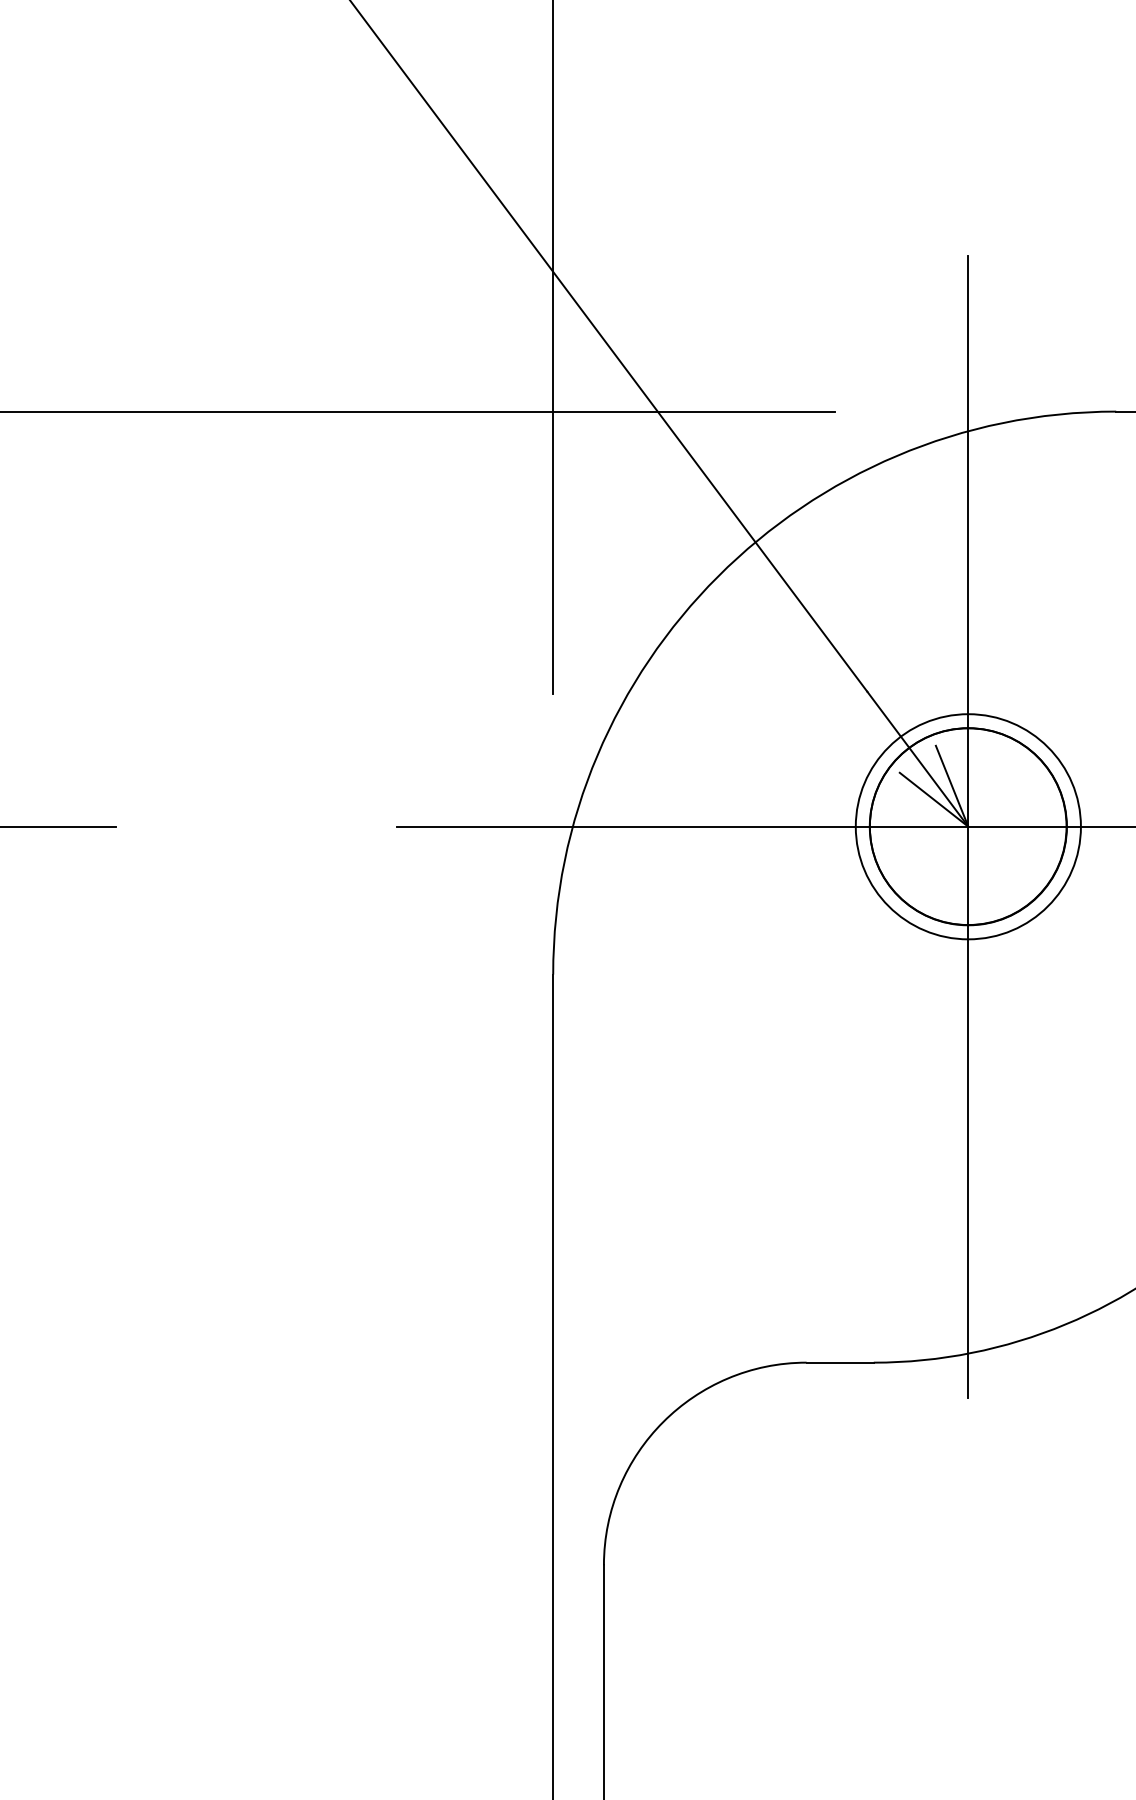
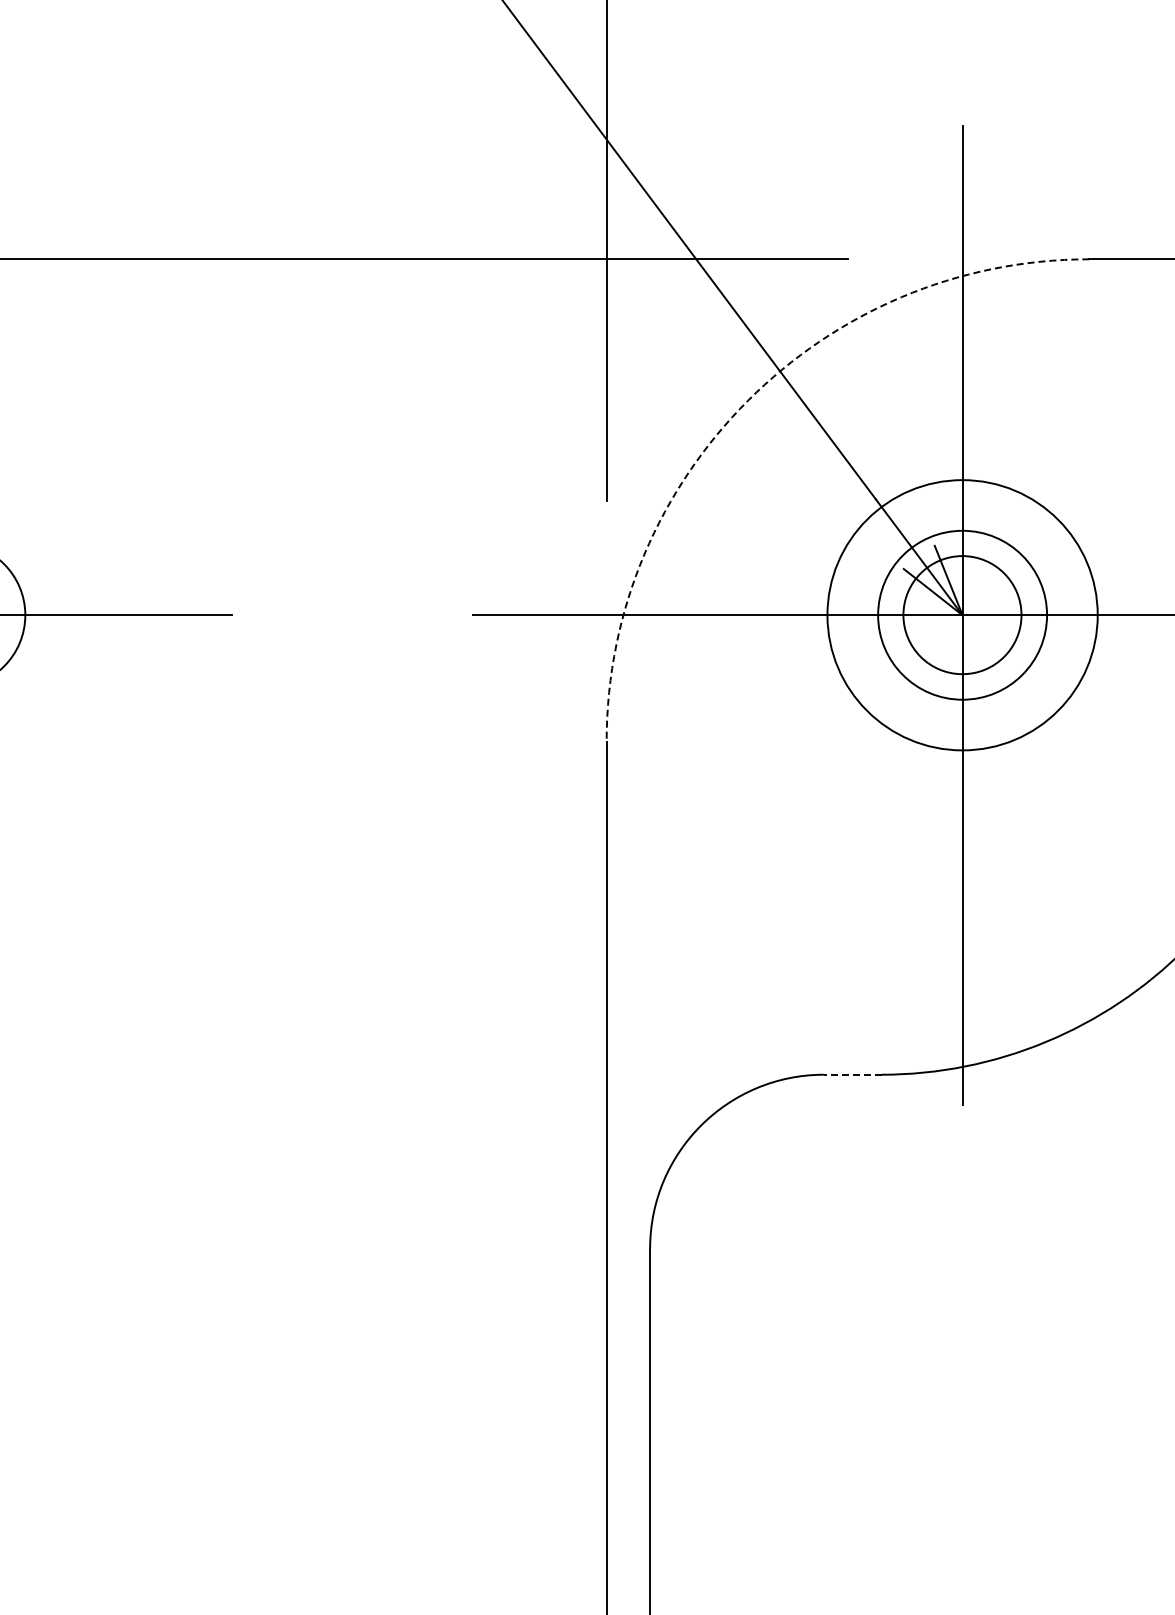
arc: (718, 576) -> (748, 400), solid -> dashed
circle: (968, 825) -> (962, 614), size x0.7
circle: (968, 825) -> (962, 614), size x1.4
line: (839, 1362) -> (852, 1074), solid -> dashed

